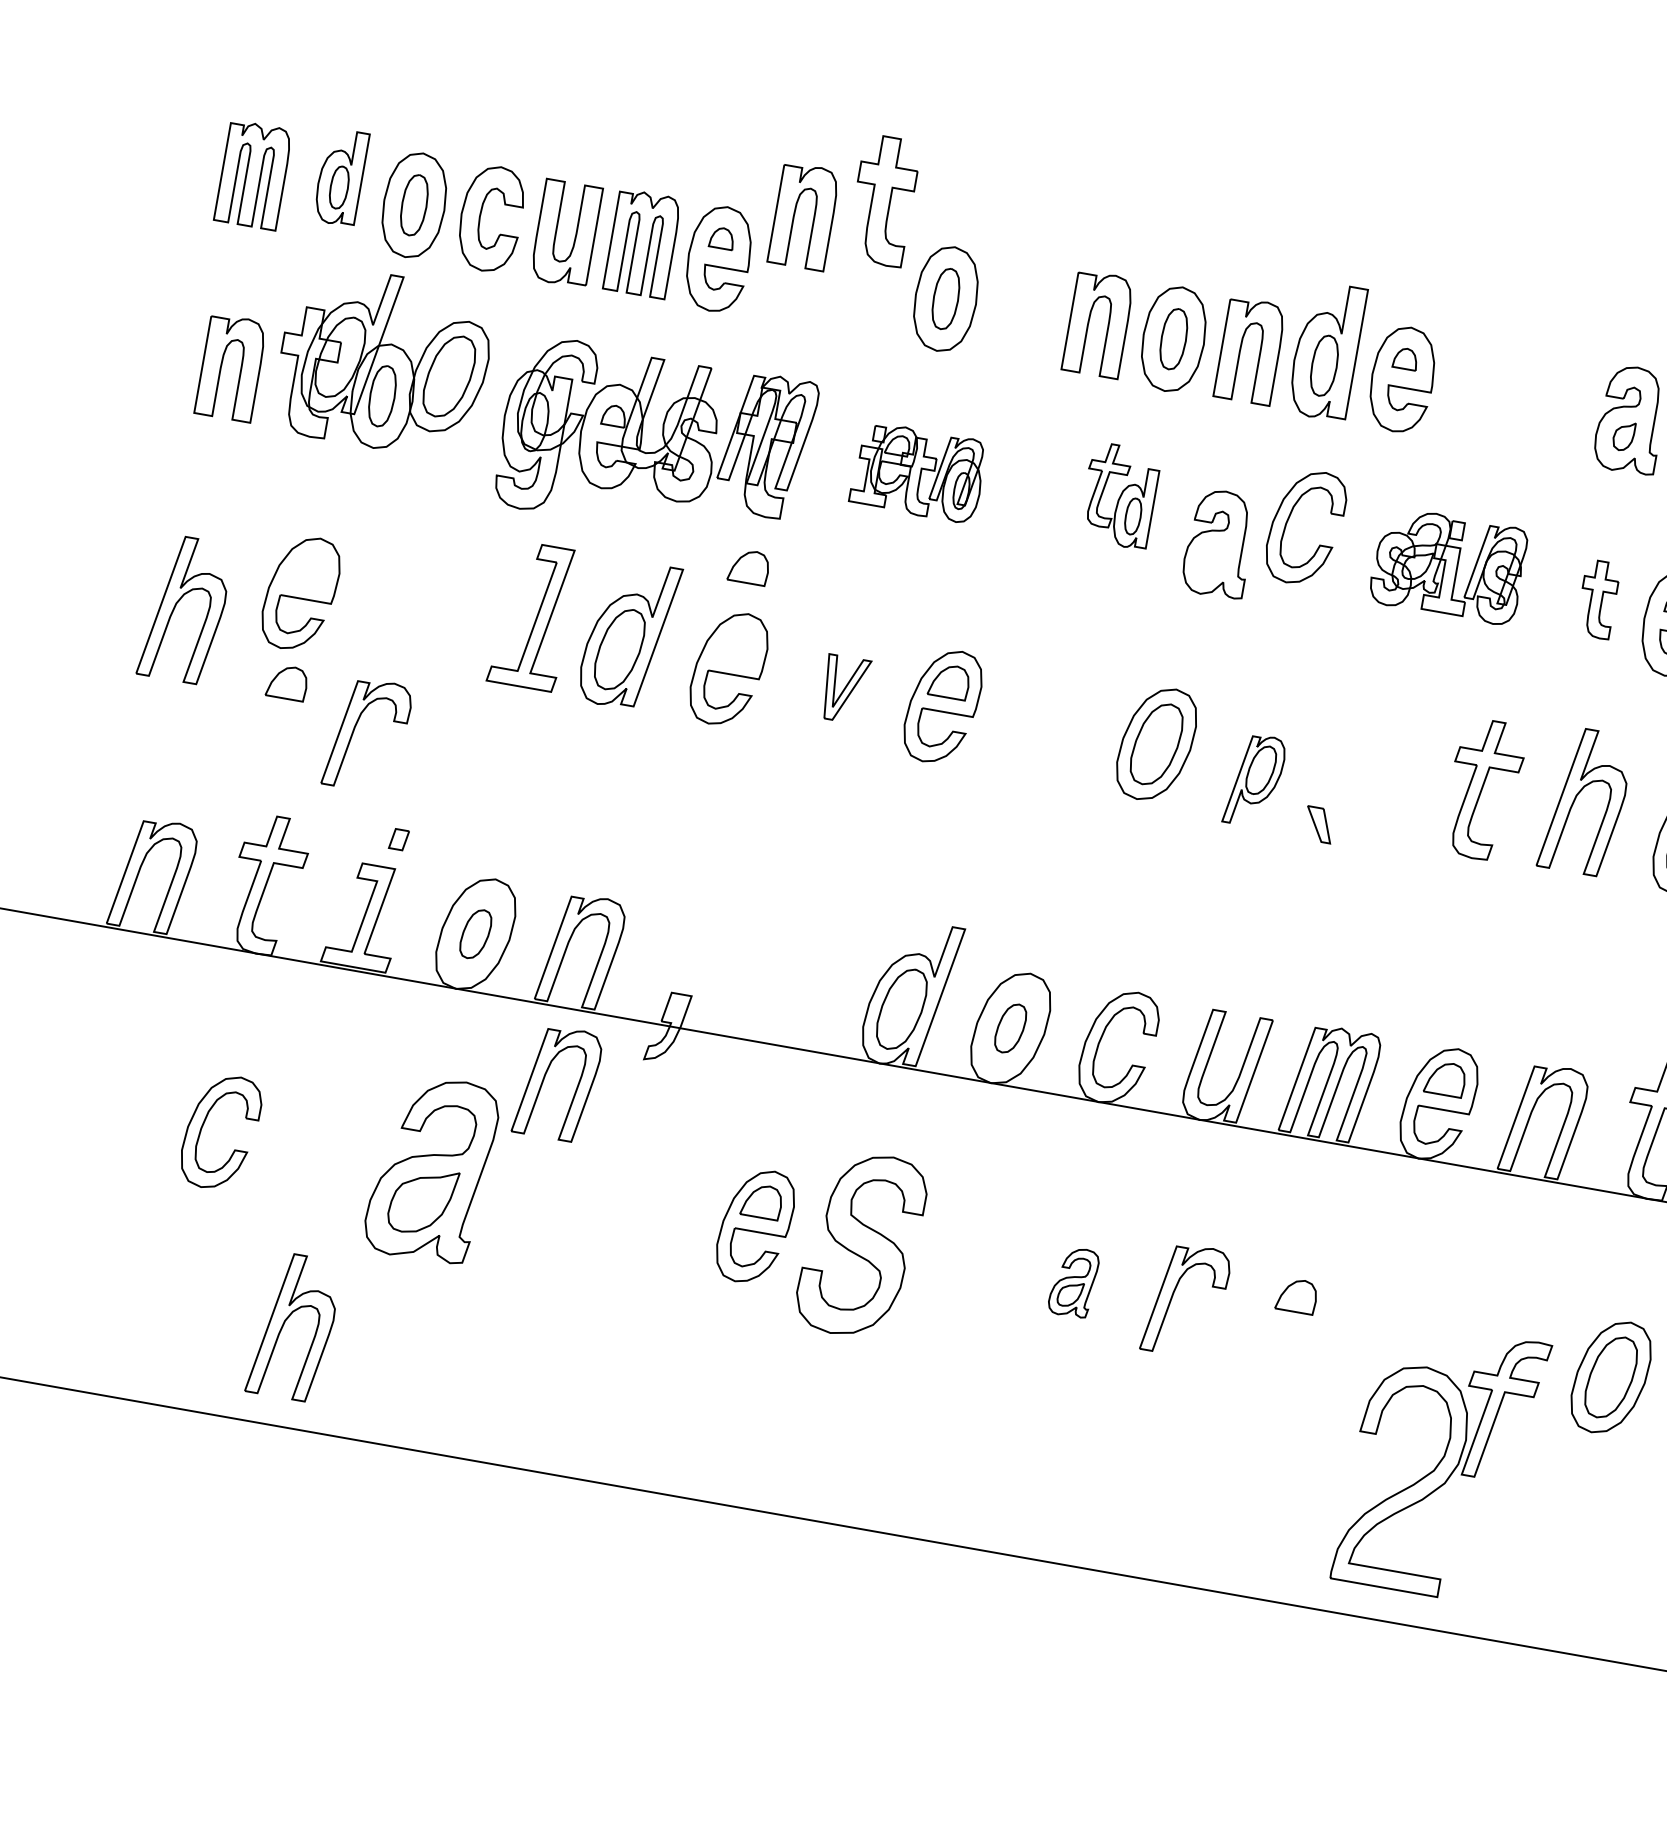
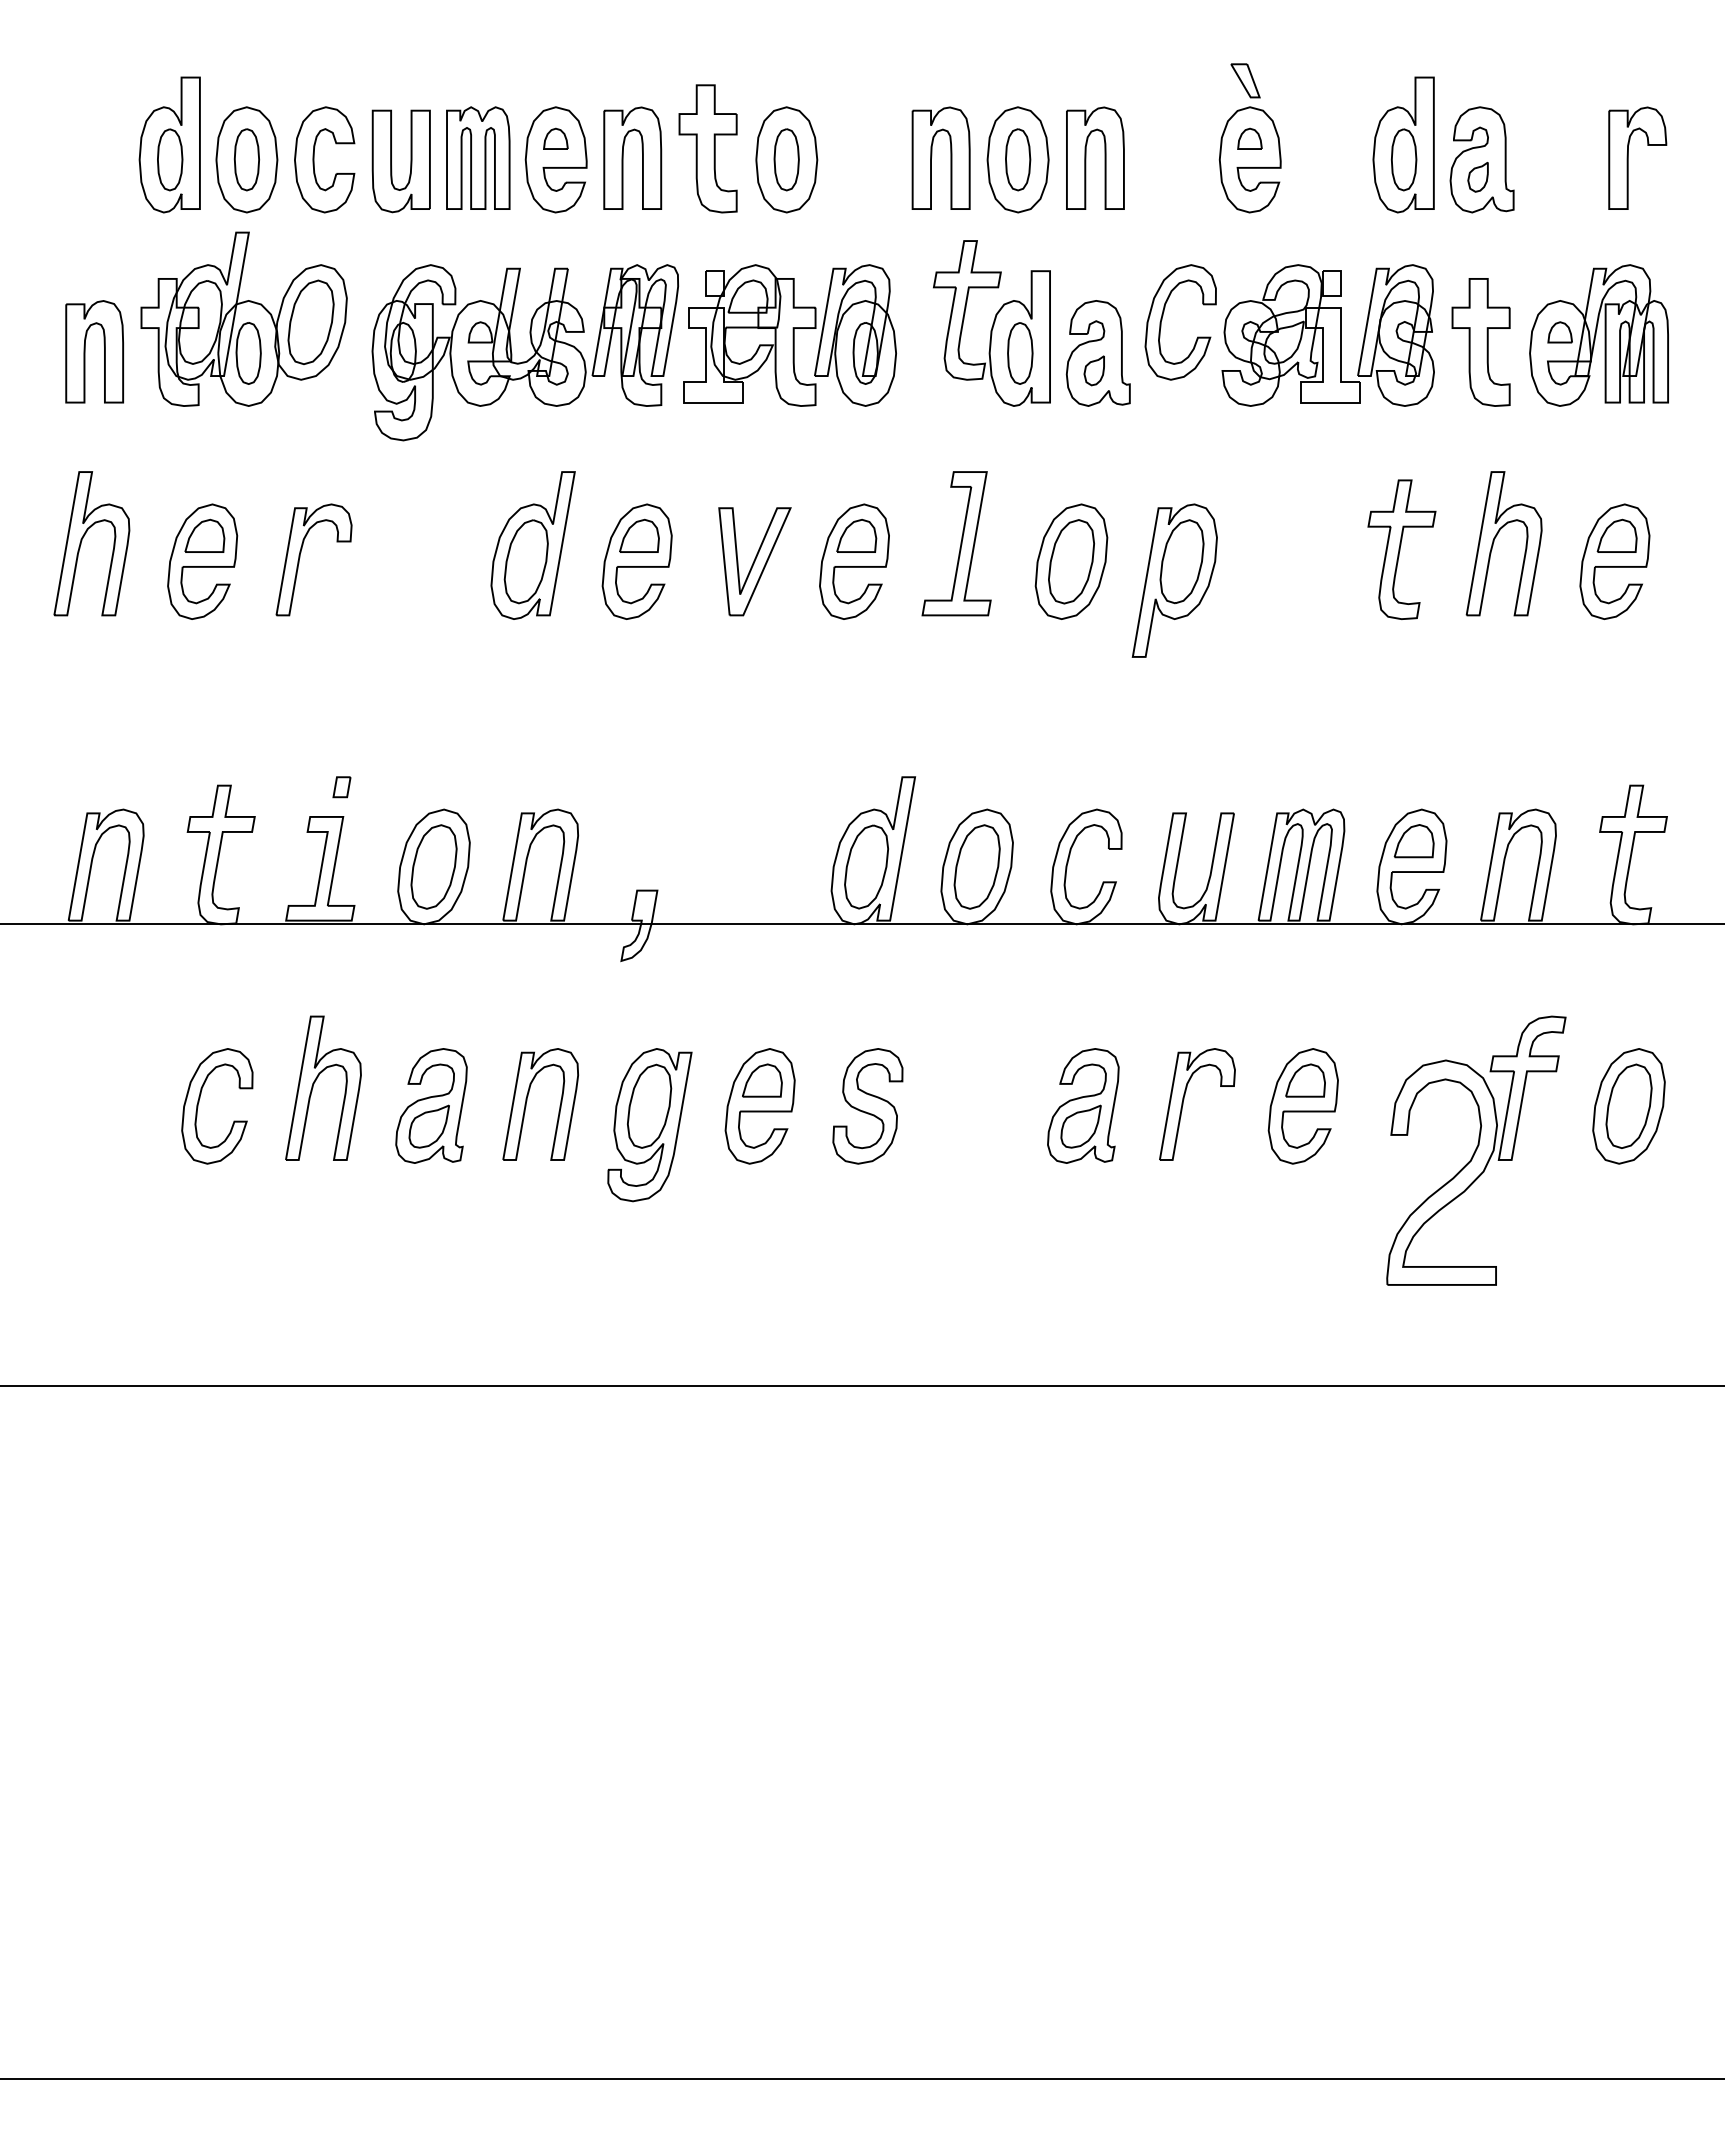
part: (253, 174) -> (83, 157), removed
part: (340, 176) -> (169, 144), size x1.43
part: (882, 200) -> (707, 148), moved
part: (795, 214) -> (623, 157), moved
part: (1326, 350) -> (1403, 144), moved
part: (918, 472) -> (789, 335), size x1.67
part: (1119, 495) -> (991, 323), size x1.67
part: (1211, 559) -> (1093, 370), added
part: (1448, 565) -> (1327, 335), size x1.43
part: (749, 566) -> (639, 535), moved
part: (1597, 599) -> (1480, 342), size x1.67
part: (178, 602) -> (83, 538), moved
part: (532, 615) -> (956, 543), moved
part: (287, 682) -> (204, 535), moved
part: (844, 688) -> (754, 561), size x1.67
part: (354, 731) -> (300, 558), moved
part: (1254, 780) -> (1174, 580), size x1.67
part: (1319, 824) -> (1245, 80), moved
part: (475, 933) -> (433, 866), size x1.67
part: (1010, 1027) -> (976, 866), size x1.67
part: (545, 1077) -> (527, 1101), moved
part: (431, 1168) -> (431, 1105), size x0.62
part: (643, 1226) -> (649, 1125), added
part: (861, 1245) -> (867, 1106), size x0.62
part: (1074, 1281) -> (1083, 1105), size x1.67
part: (287, 1319) -> (315, 1082), moved
part: (1289, 1320) -> (1302, 1106), added
part: (1441, 1461) -> (1476, 1150), moved

